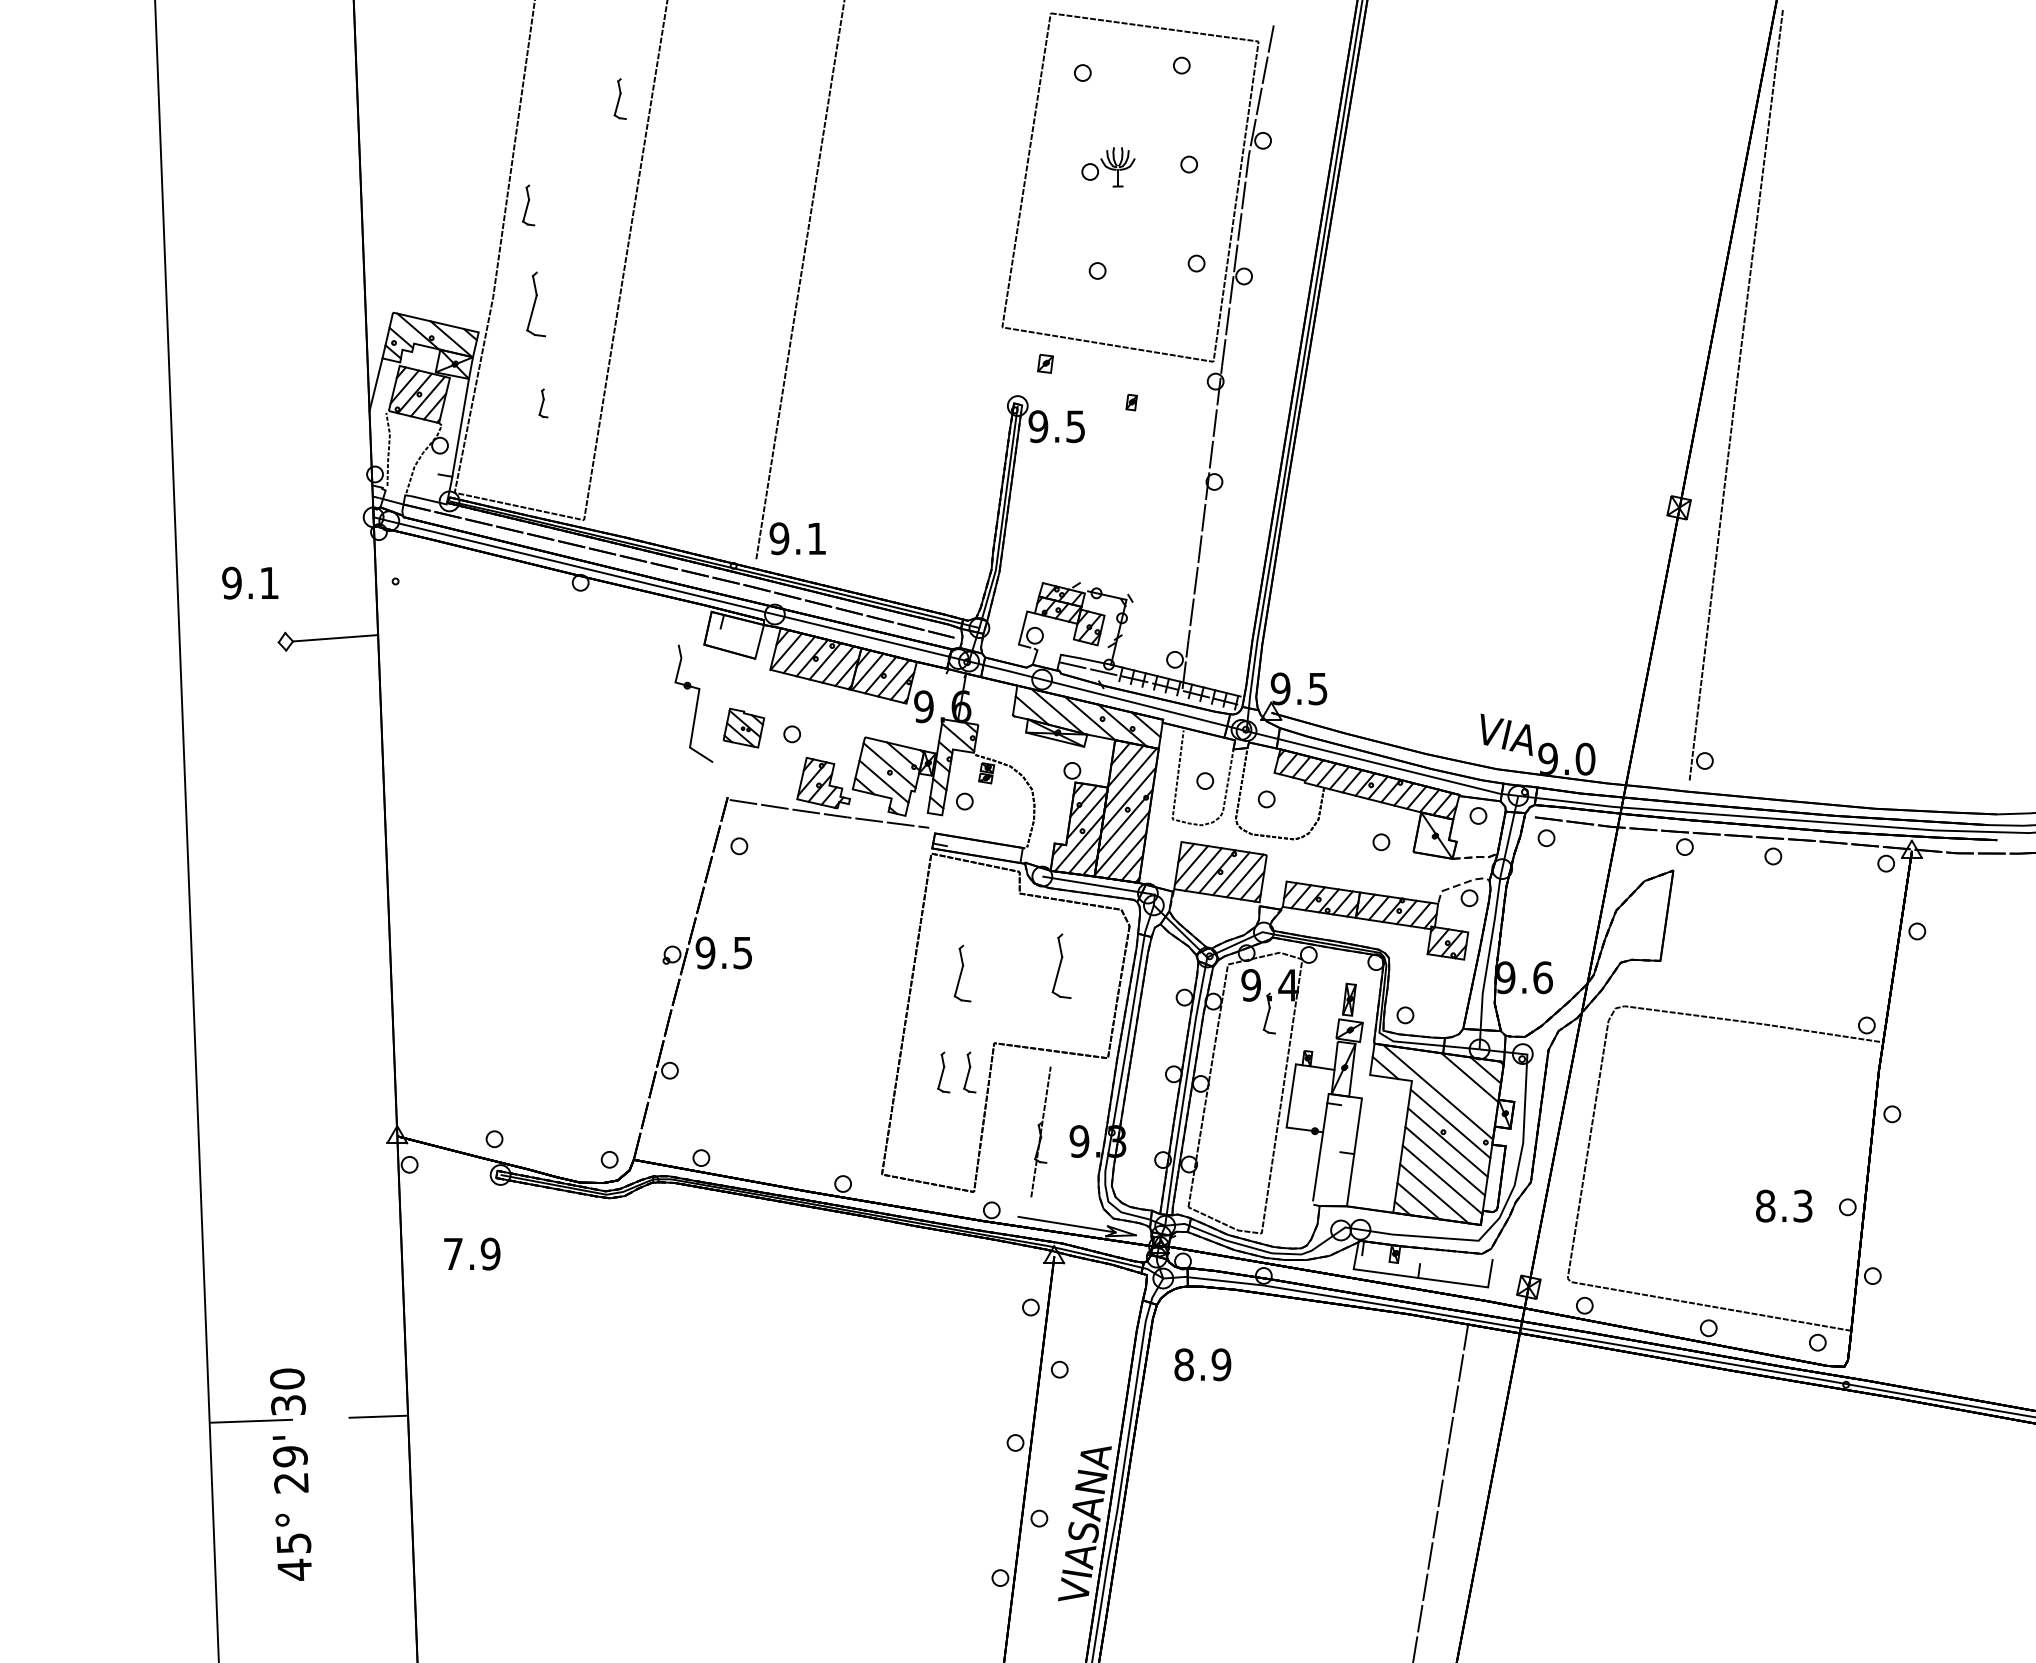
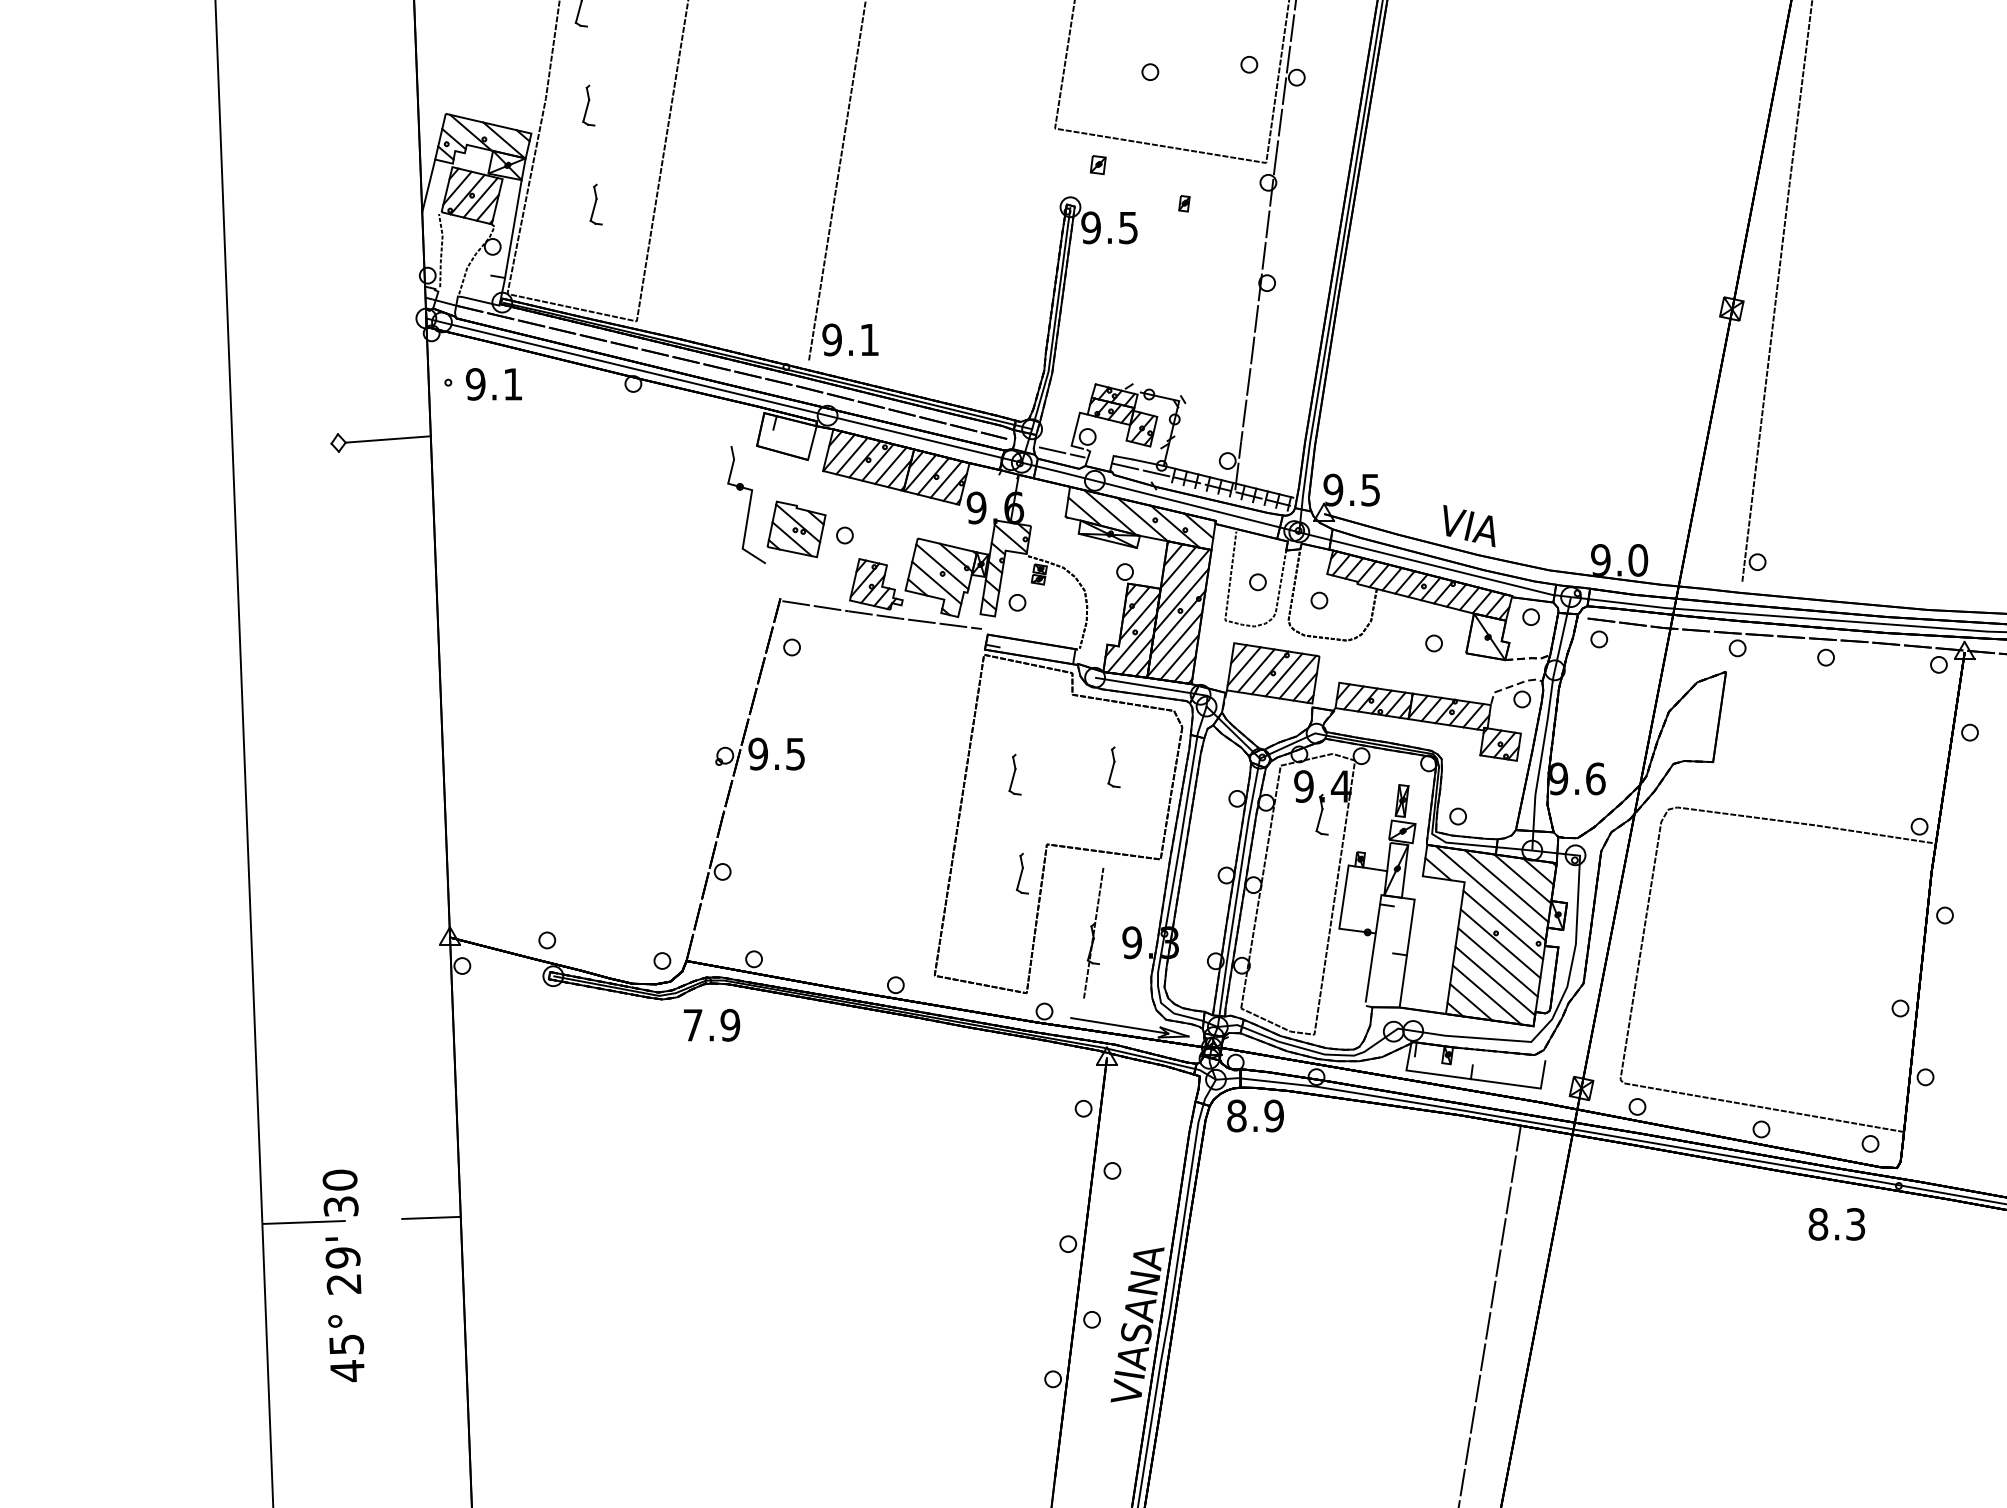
part: (535, 304) -> (588, 105), size x0.62
part: (543, 403) -> (596, 204), size x1.43
text: (250, 582) -> (494, 383), moved
line: (1009, 651) -> (1062, 452), added
part: (743, 727) -> (796, 528), size x1.43
text: (1506, 734) -> (1469, 525), moved
part: (1060, 965) -> (1113, 766), size x0.62
part: (961, 973) -> (1014, 774), size x0.71
part: (943, 1072) -> (996, 873), removed
line: (1453, 1084) -> (1506, 885), added
text: (1784, 1205) -> (1837, 1223), moved
text: (472, 1253) -> (712, 1024), moved
text: (1202, 1364) -> (1255, 1115), moved

